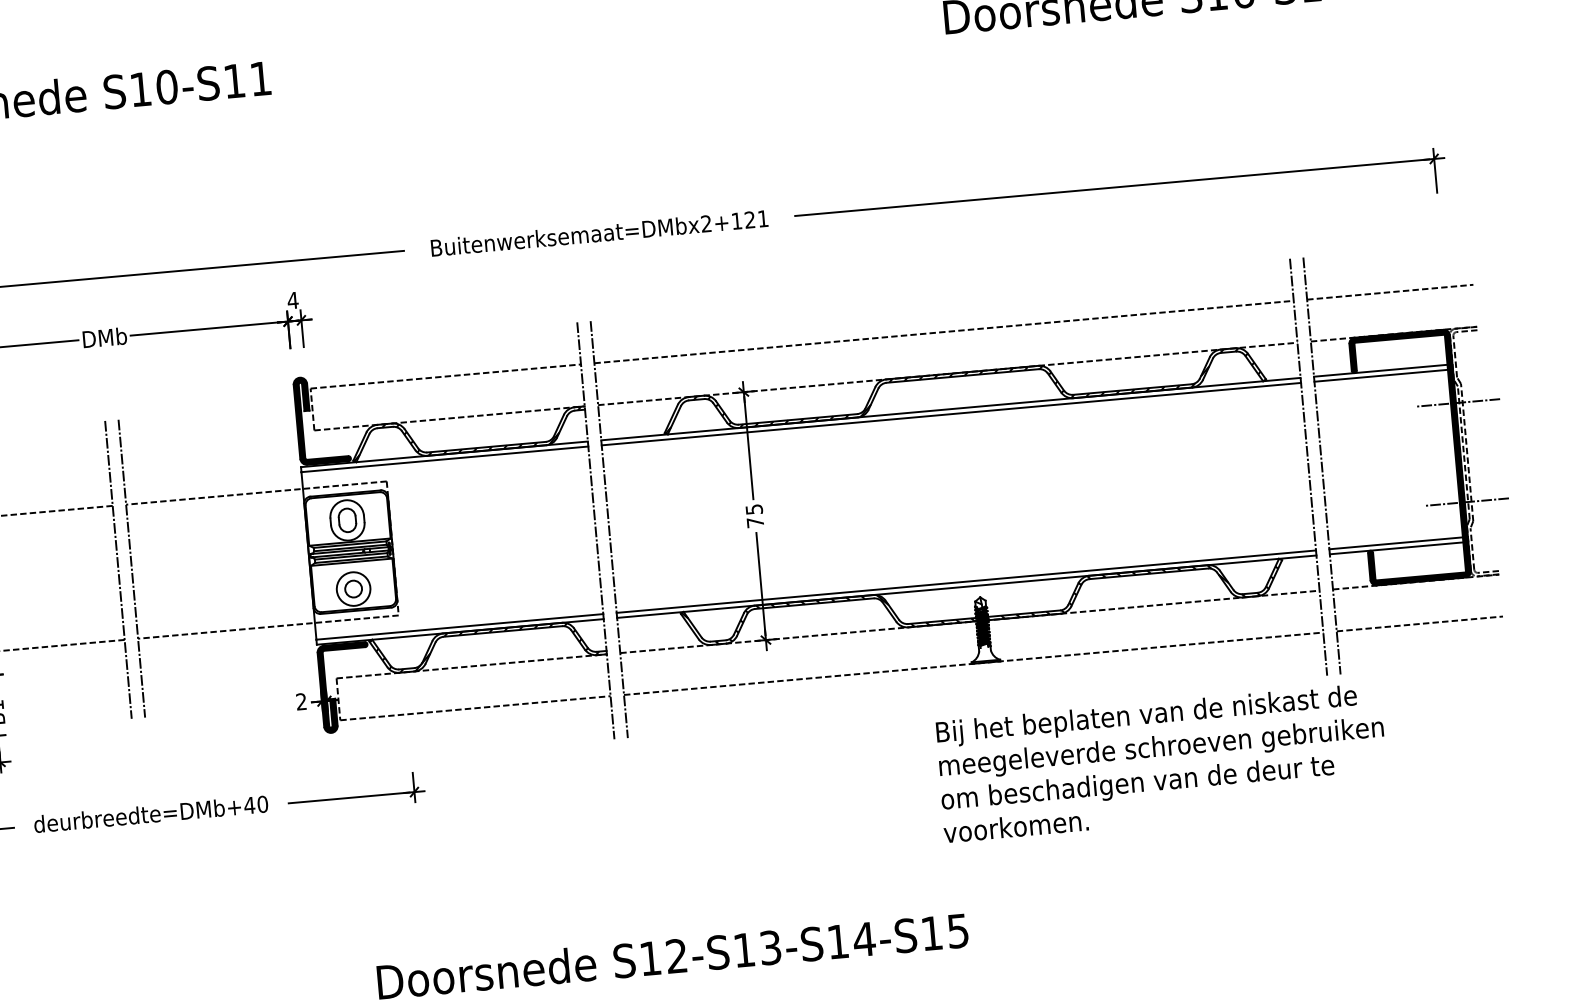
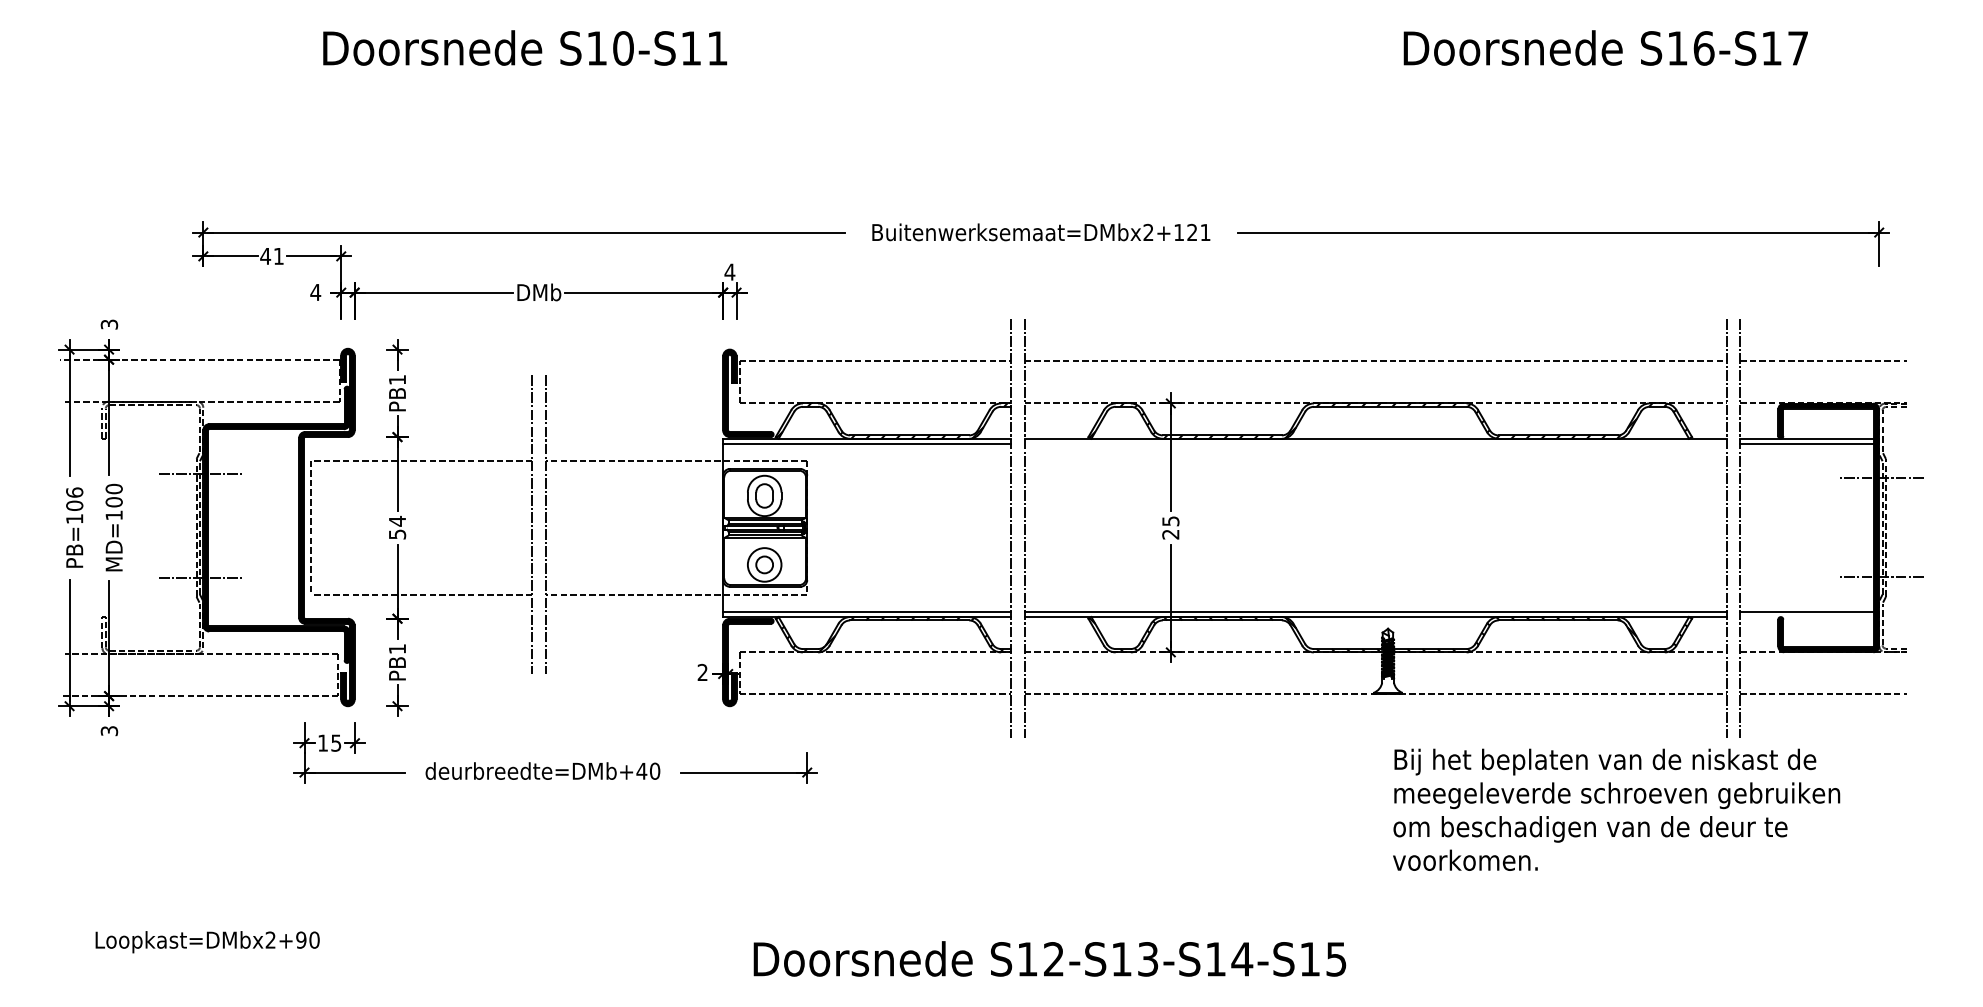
line: (951, 413) -> (1375, 443), removed
text: (755, 522) -> (1170, 534), 75 -> 25
line: (1396, 548) -> (1807, 617), removed
text: (1162, 762) -> (1616, 809), moved

